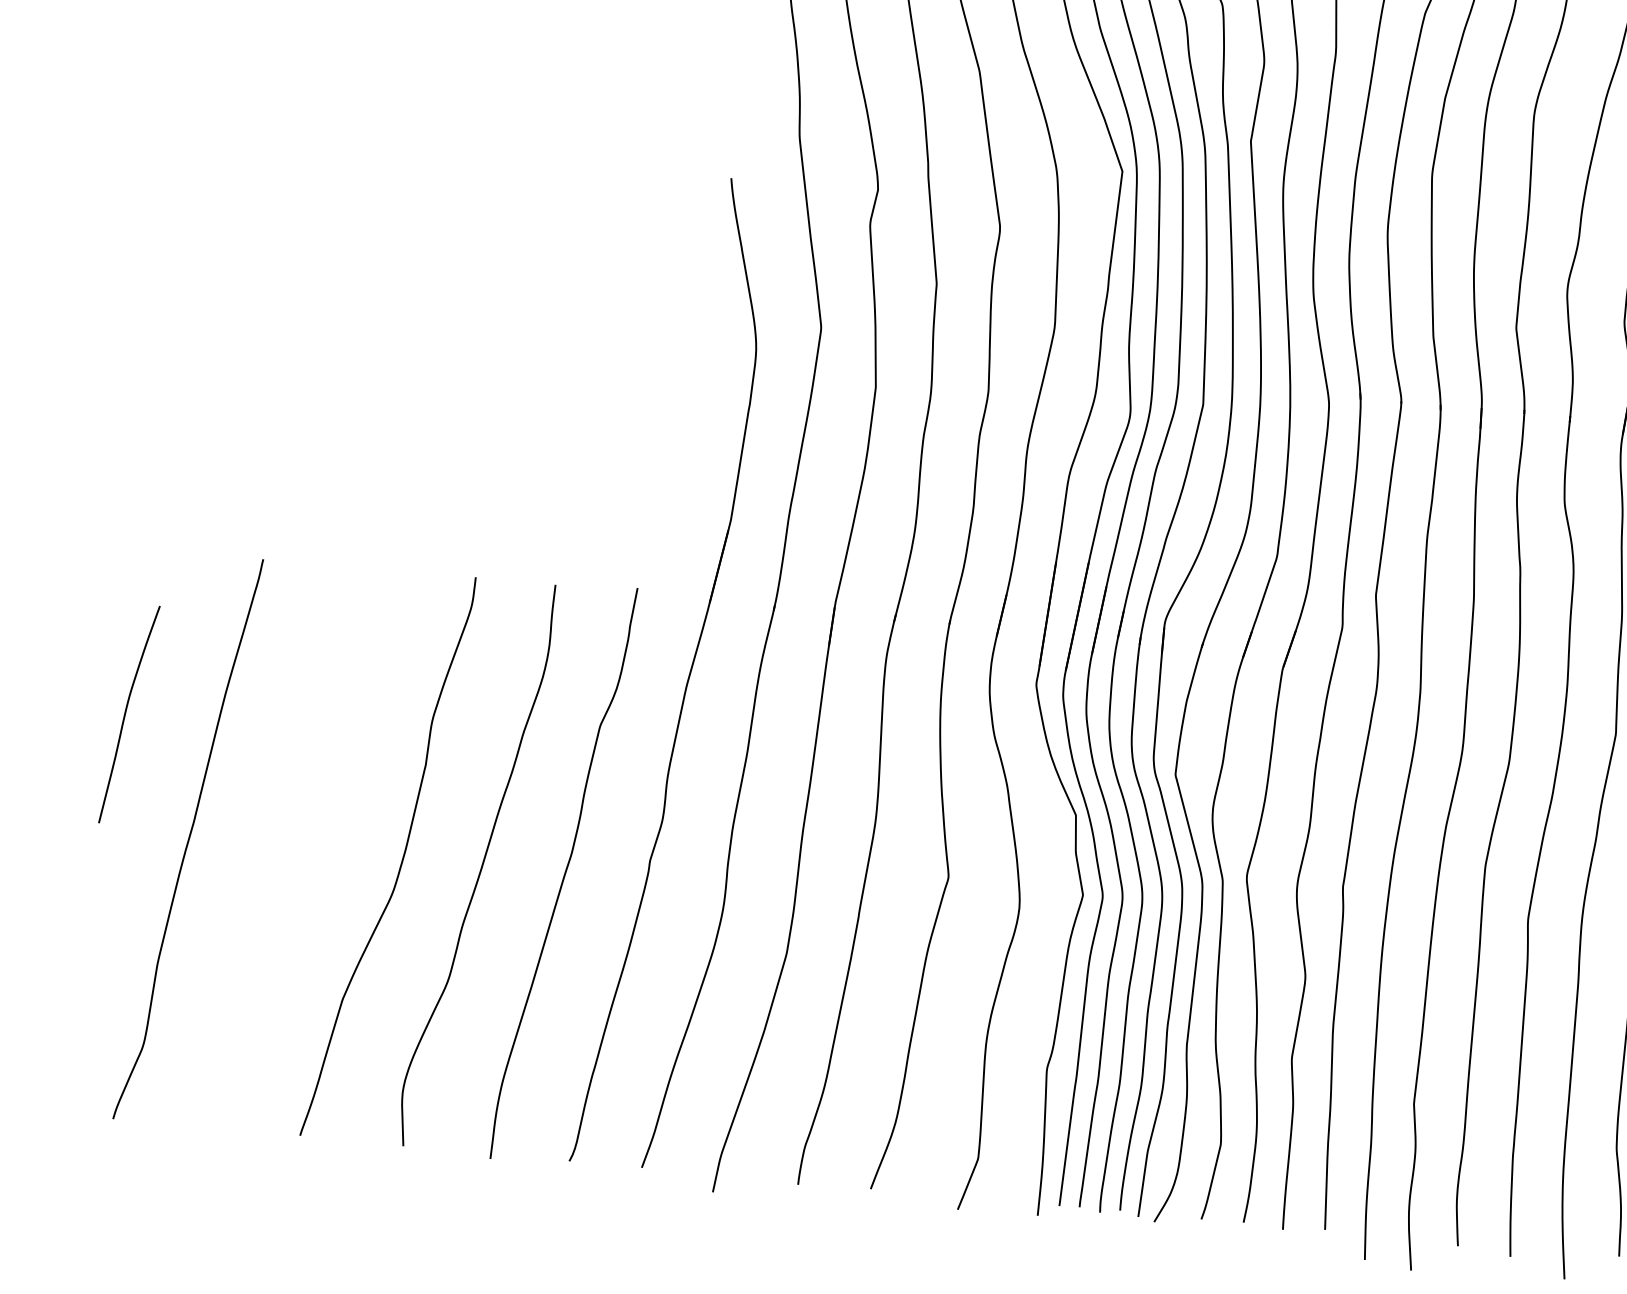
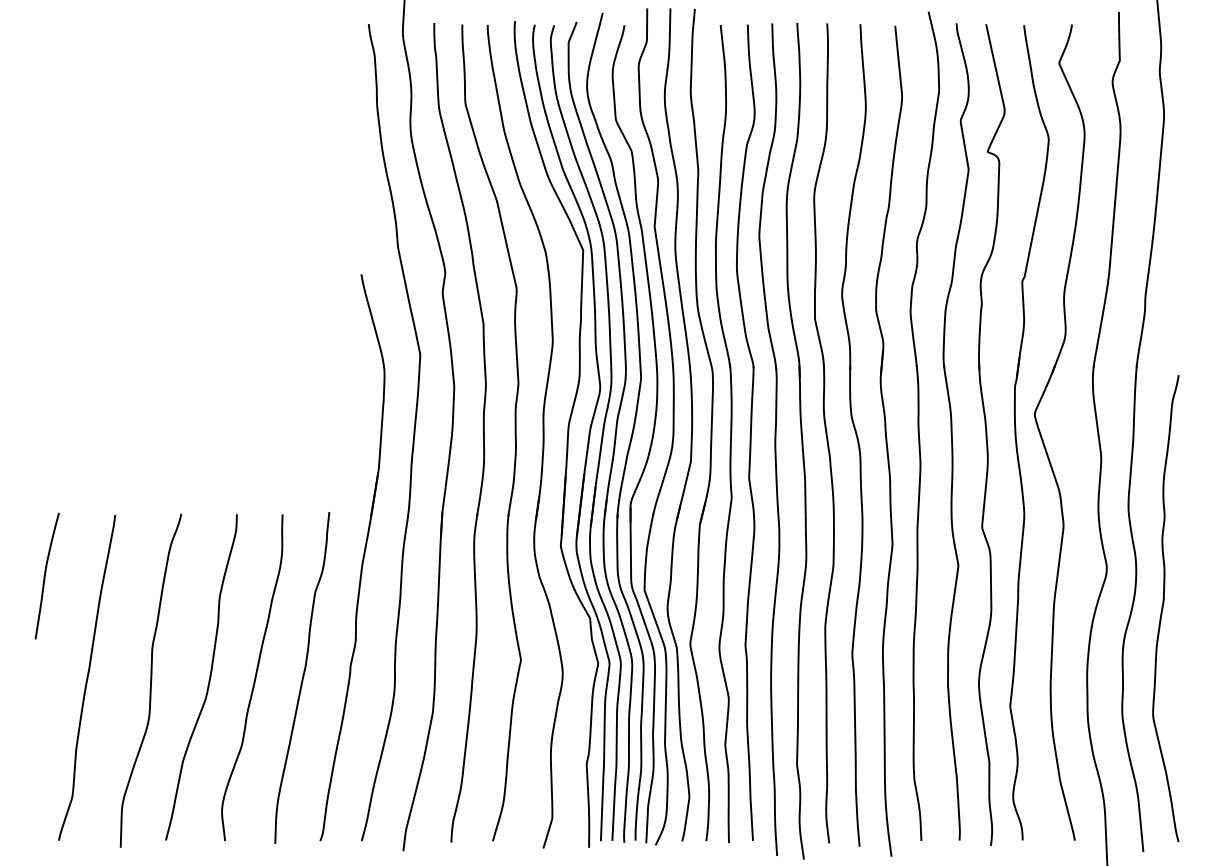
curve: (126, 713) -> (45, 575), moved
curve: (298, 853) -> (150, 680), added

